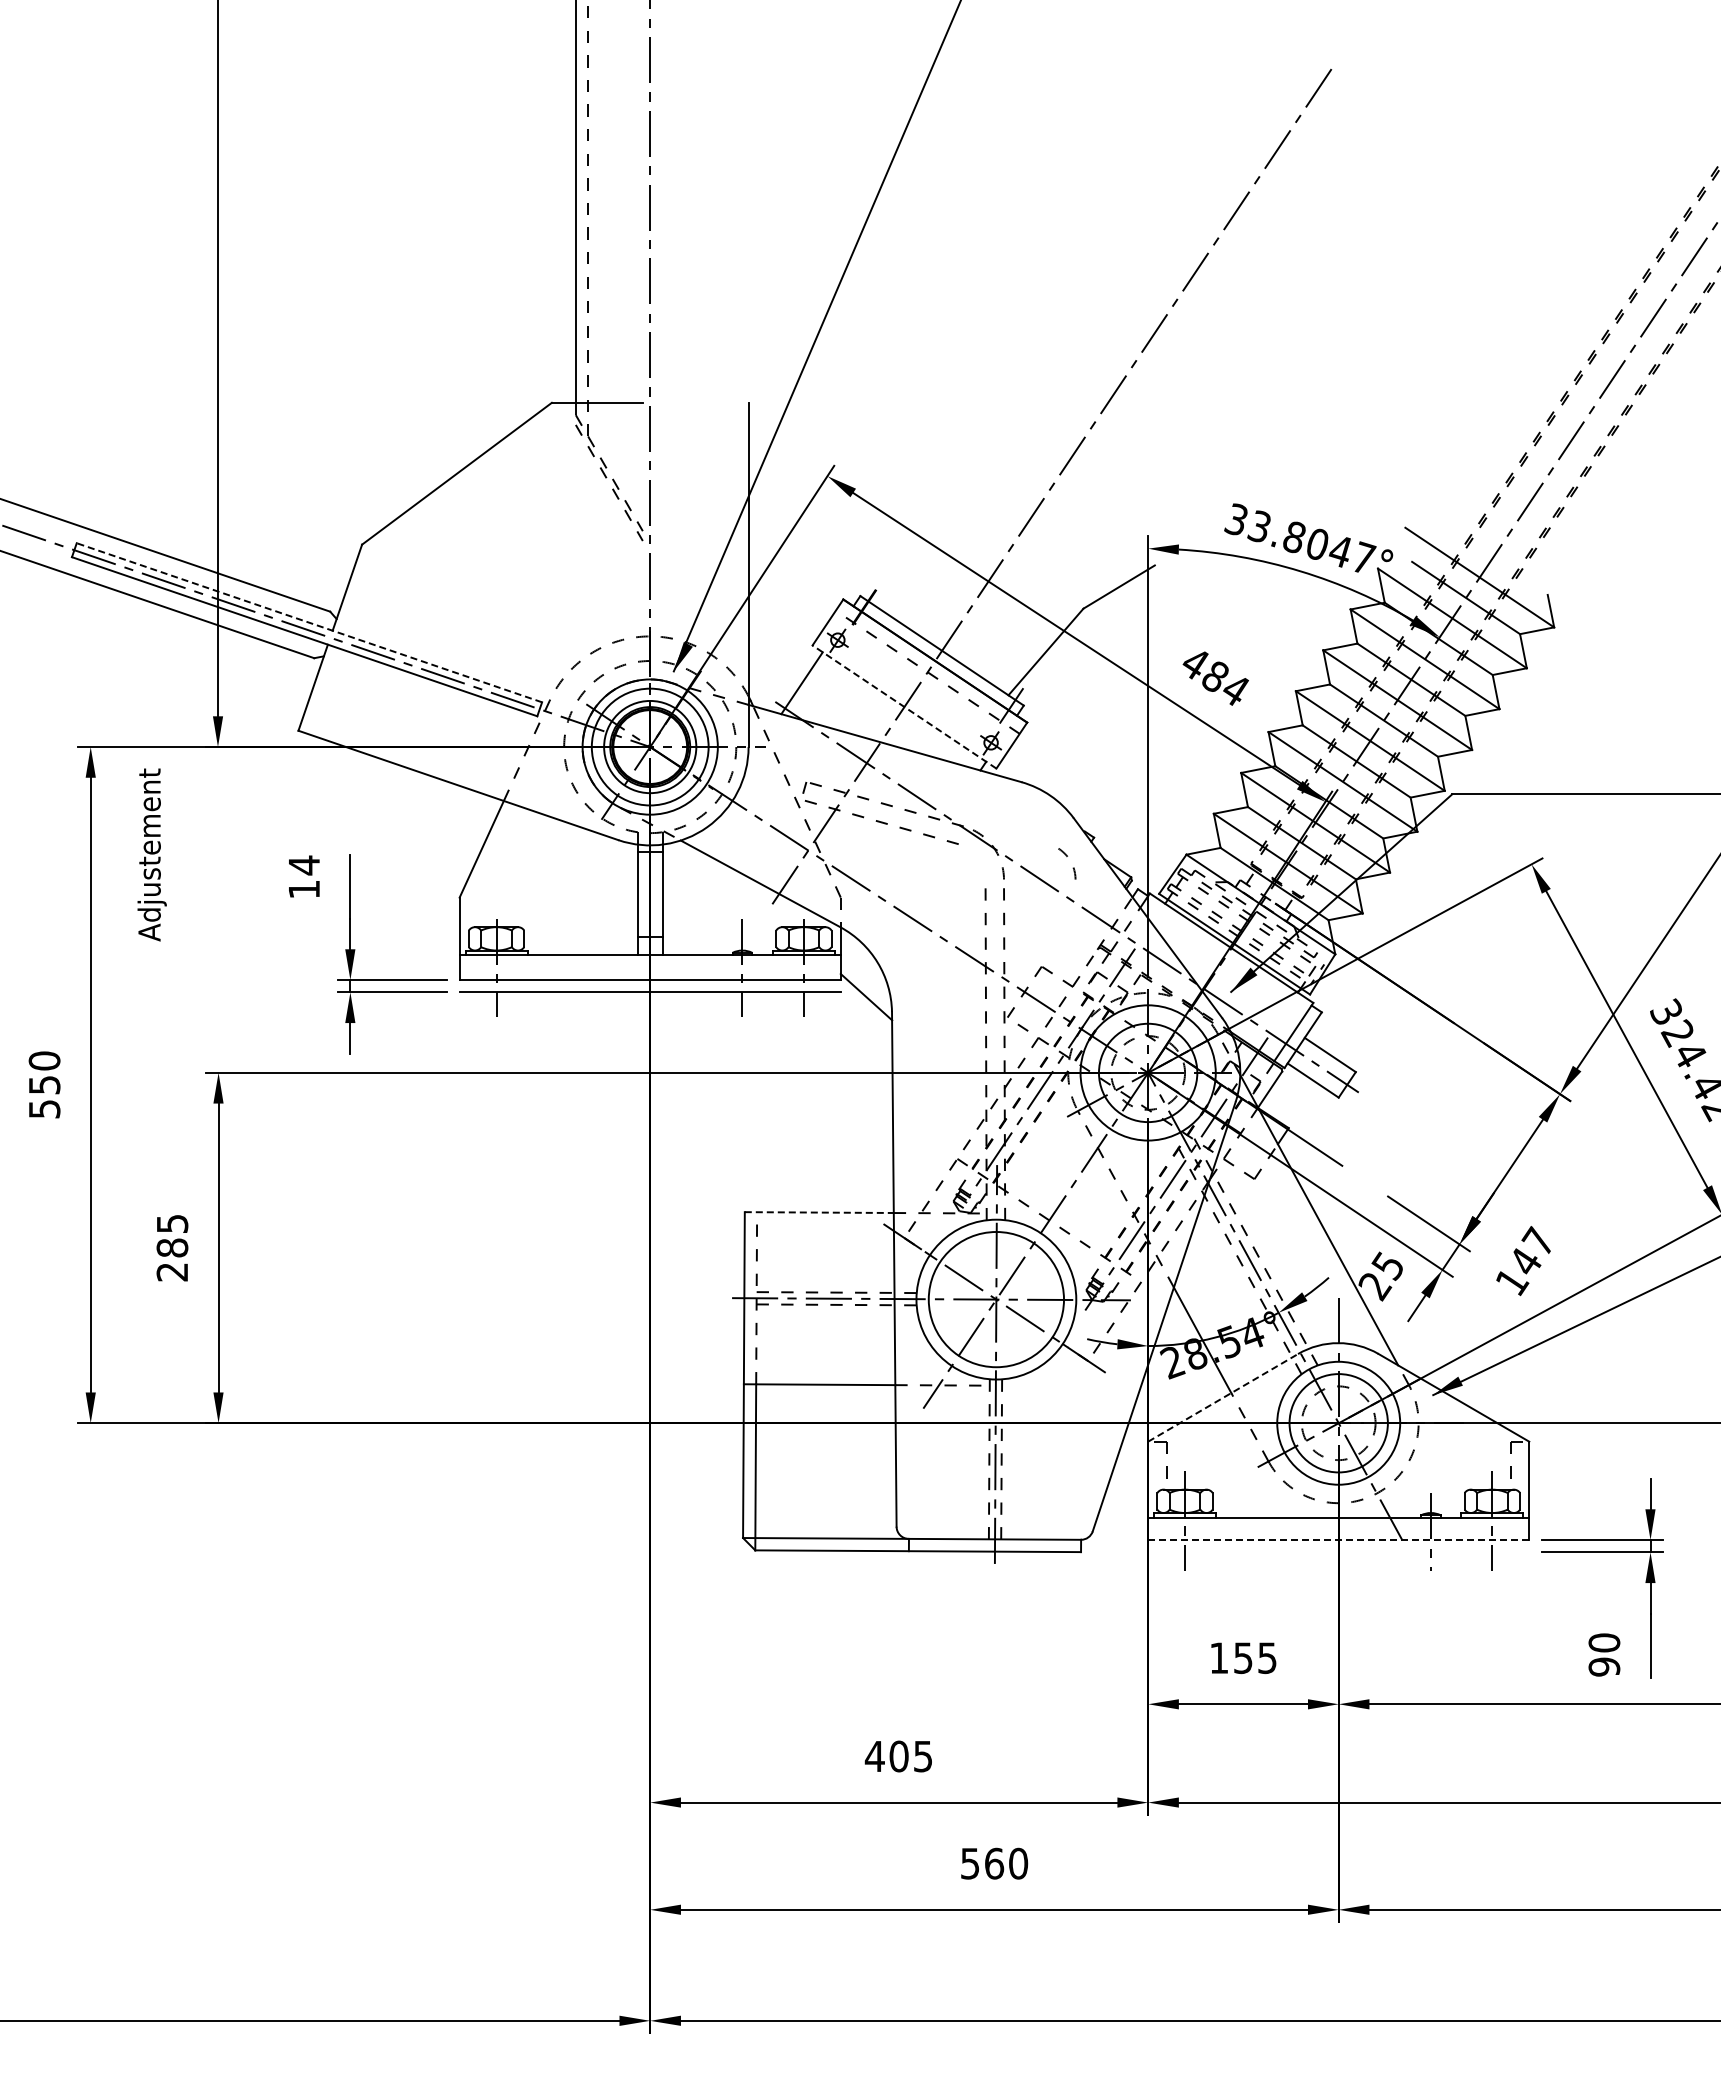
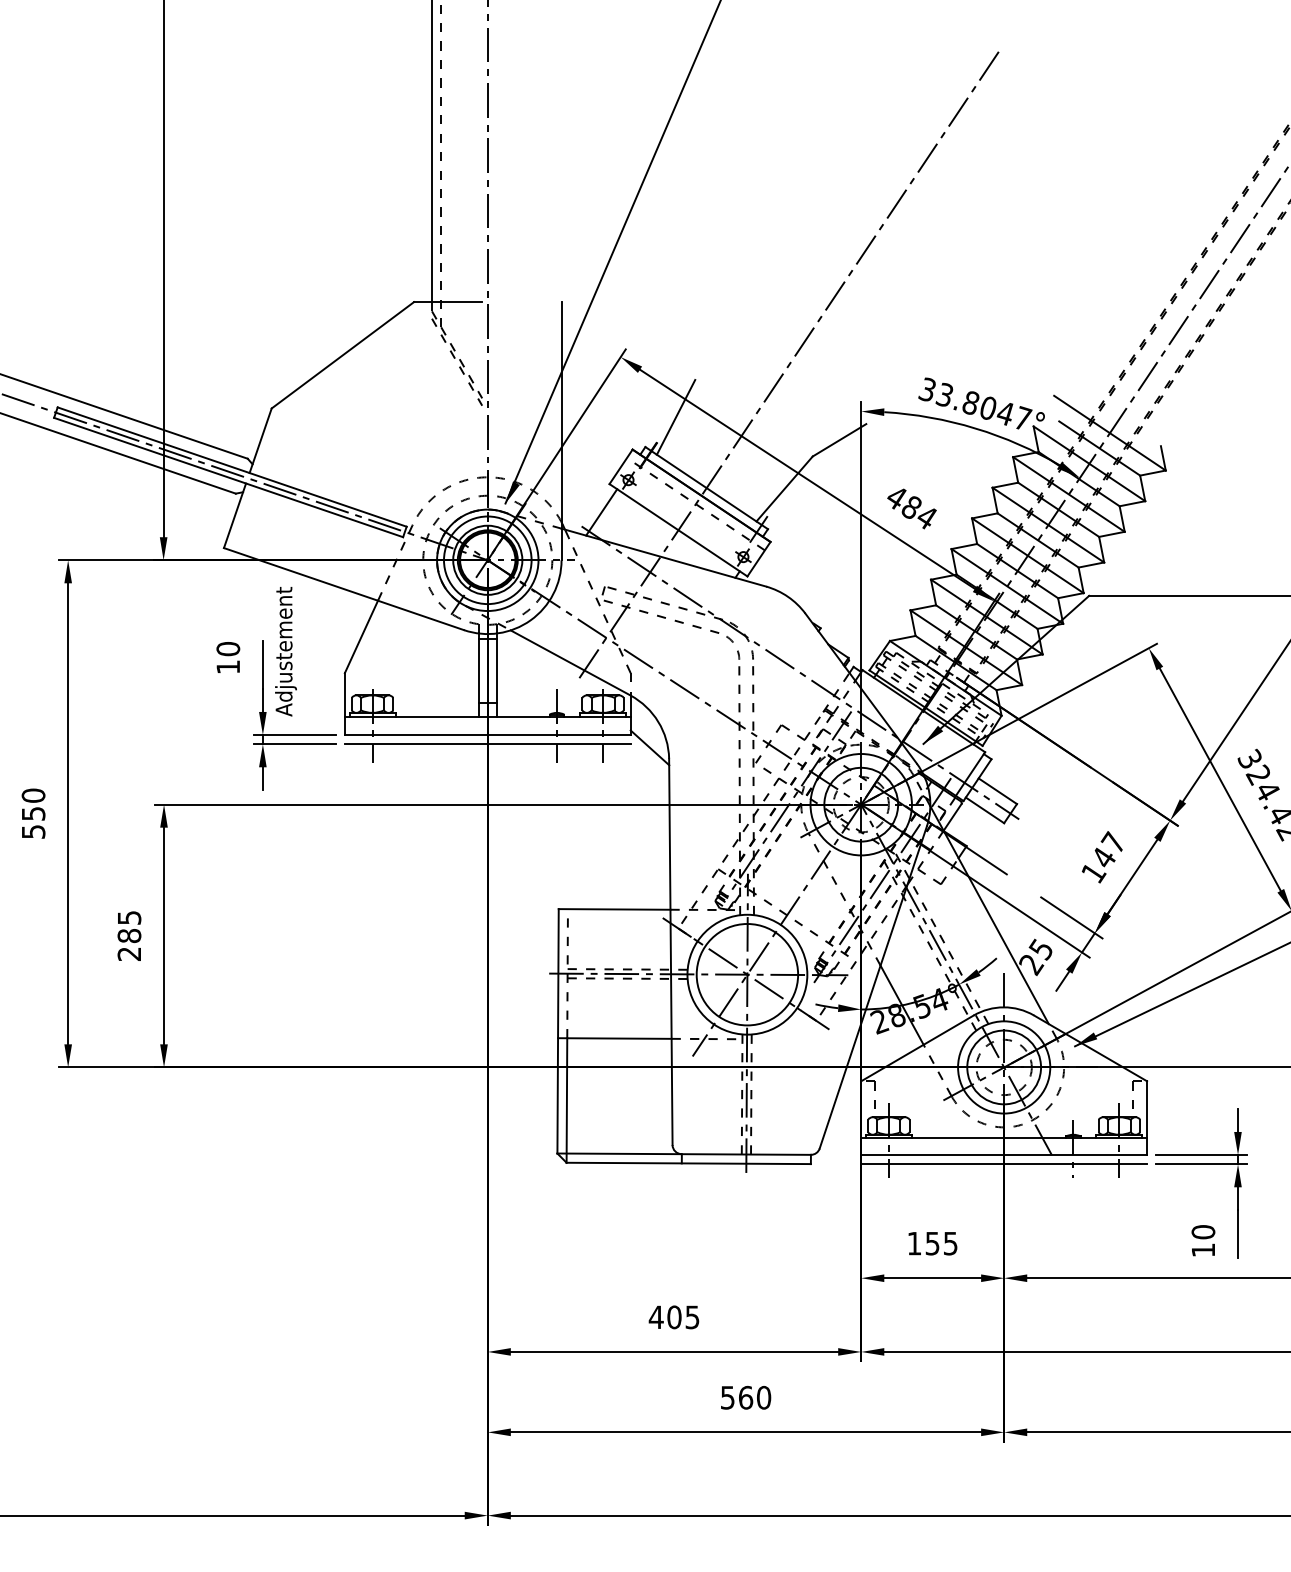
line: (900, 556) -> (675, 417), added
line: (309, 622) -> (232, 466), dashed -> solid
line: (904, 707) -> (678, 530), dashed -> solid
text: (151, 854) -> (285, 651), moved
arc: (1066, 857) -> (732, 643), moved
text: (304, 865) -> (228, 649), 14 -> 10
line: (819, 1212) -> (614, 909), dashed -> solid
text: (1523, 1261) -> (1102, 857), moved
line: (1223, 1397) -> (917, 1048), dashed -> solid
line: (1338, 1540) -> (1004, 1155), dashed -> solid
line: (1338, 1552) -> (1004, 1164), added
text: (1604, 1666) -> (1203, 1249), 90 -> 10

